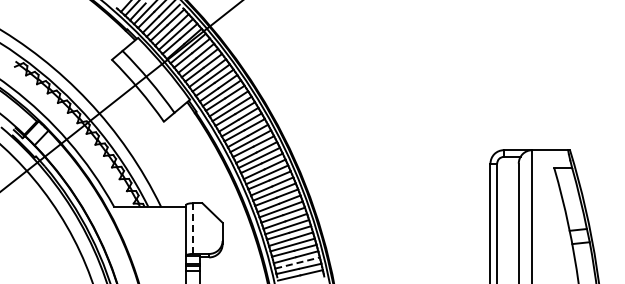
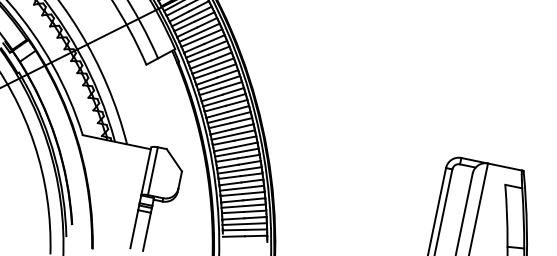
line: (192, 229) -> (152, 171), dashed -> solid
line: (298, 262) -> (245, 223), dashed -> solid

